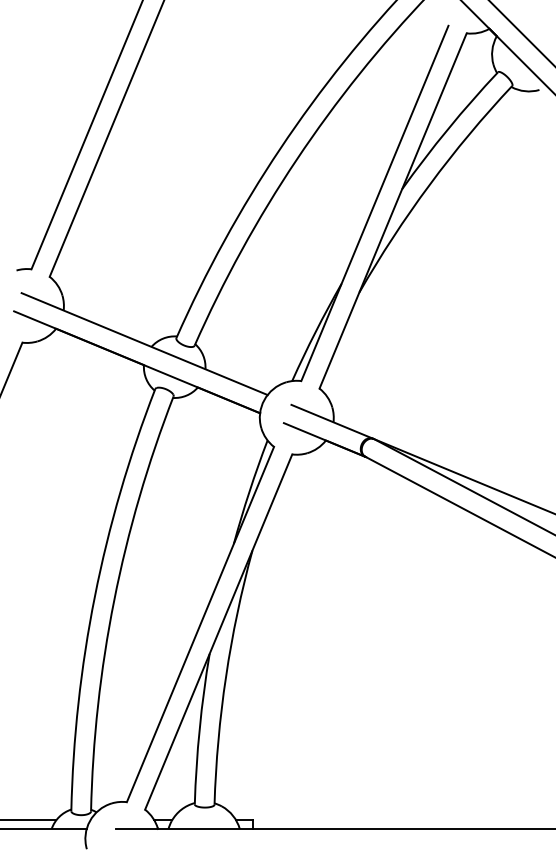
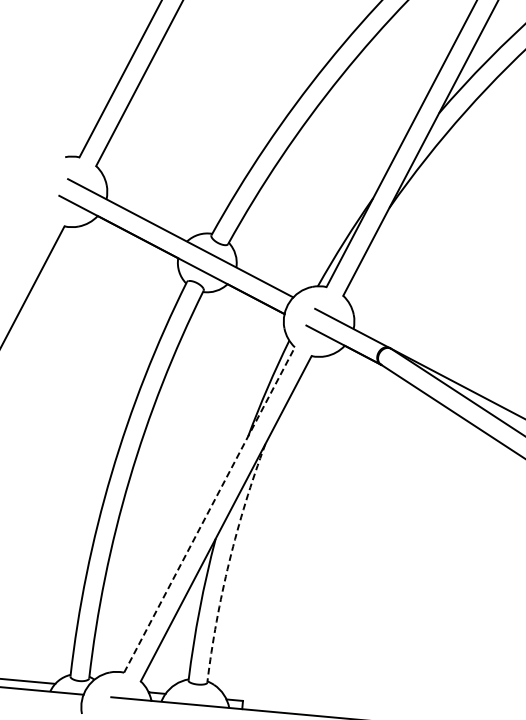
line: (200, 624) -> (209, 509), solid -> dashed
arc: (226, 676) -> (229, 561), solid -> dashed

